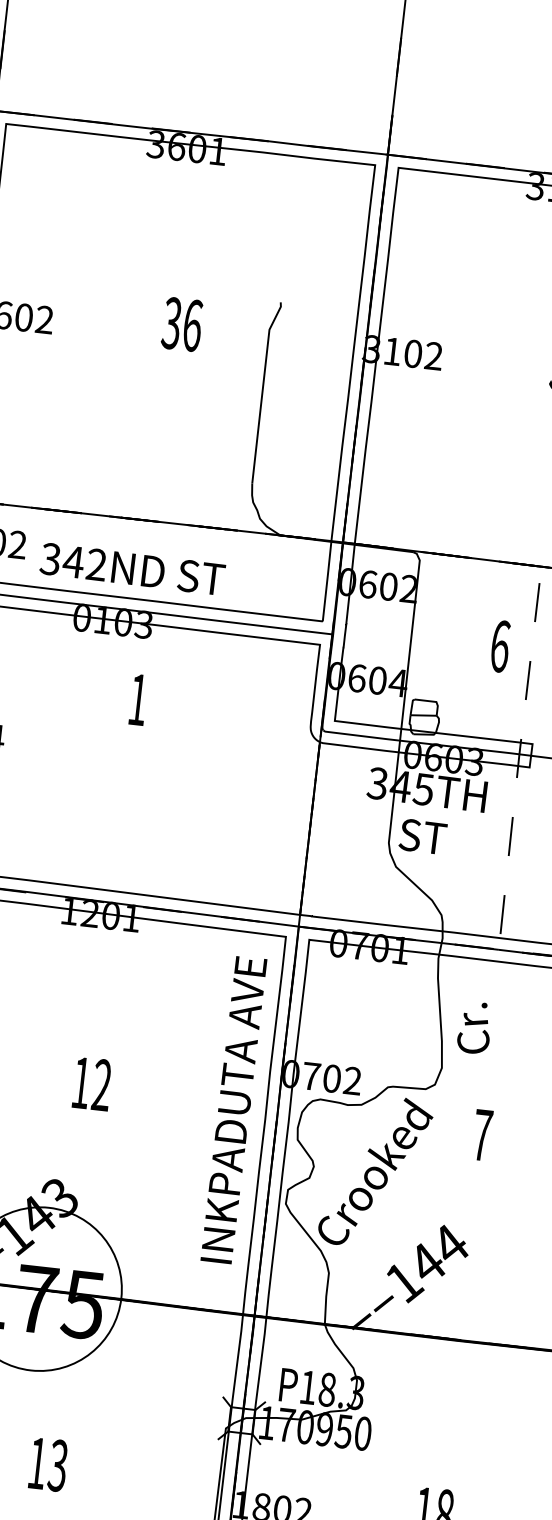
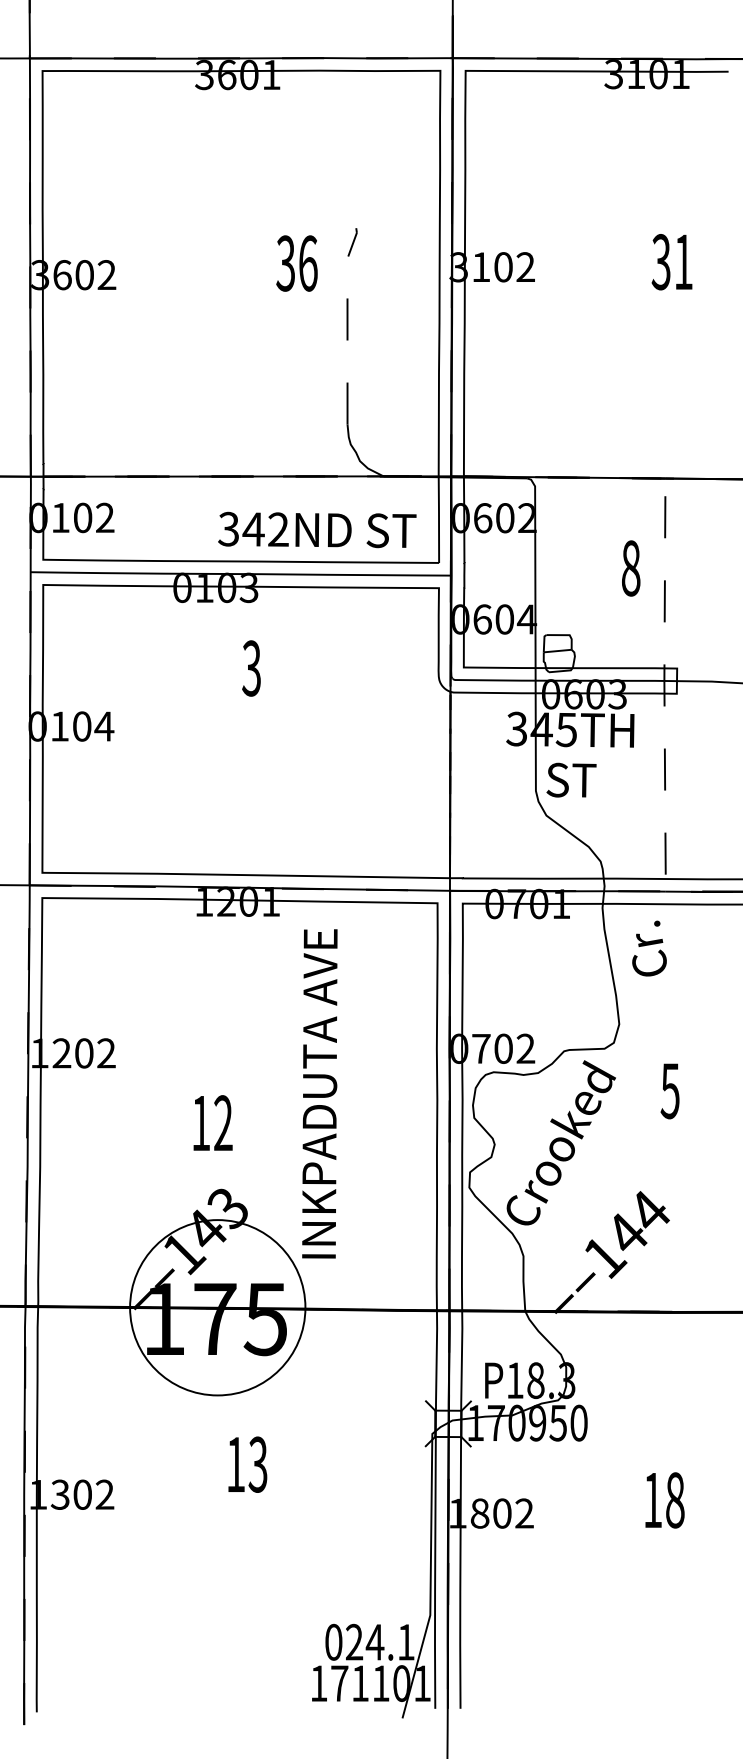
text: (181, 324) -> (296, 263), moved
line: (262, 389) -> (347, 323), solid -> dashed
text: (132, 568) -> (317, 529), moved
text: (500, 646) -> (631, 568), 6 -> 8
text: (137, 699) -> (251, 668), 1 -> 3
text: (474, 1027) -> (649, 948), moved
text: (91, 1083) -> (212, 1122), moved
text: (233, 1109) -> (319, 1093), moved
text: (481, 1135) -> (669, 1091), 7 -> 5
text: (48, 1464) -> (247, 1464), moved

